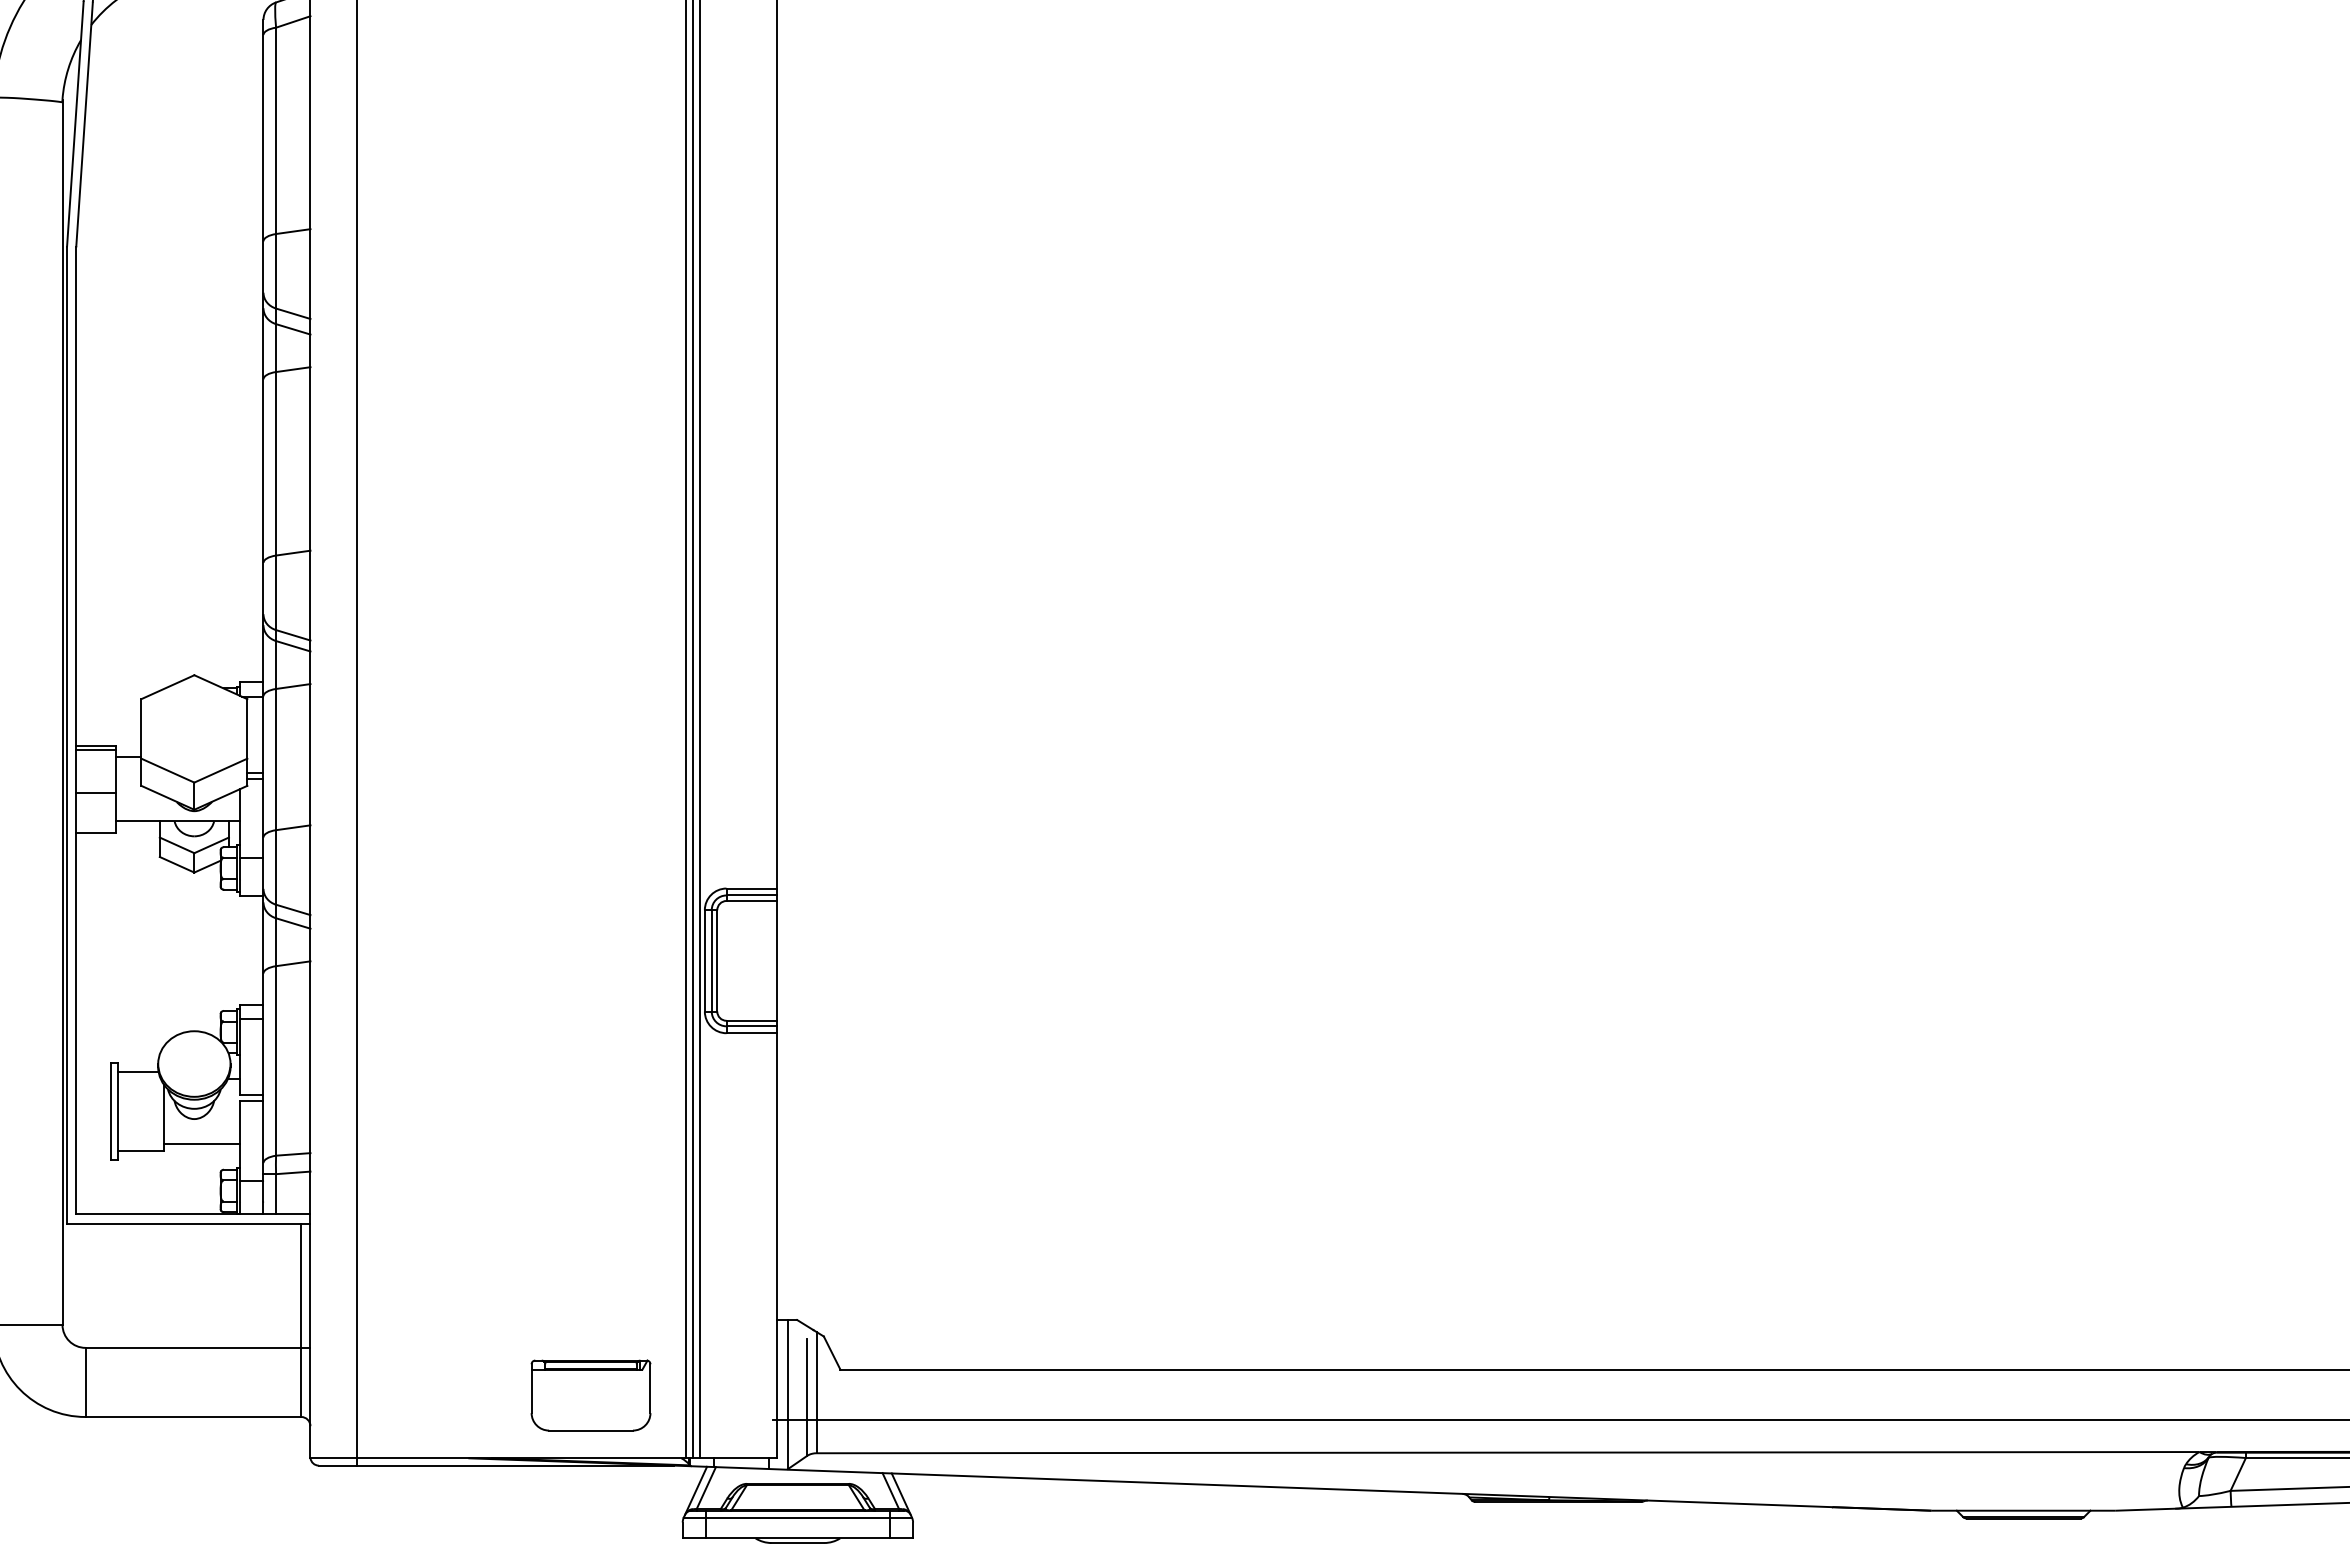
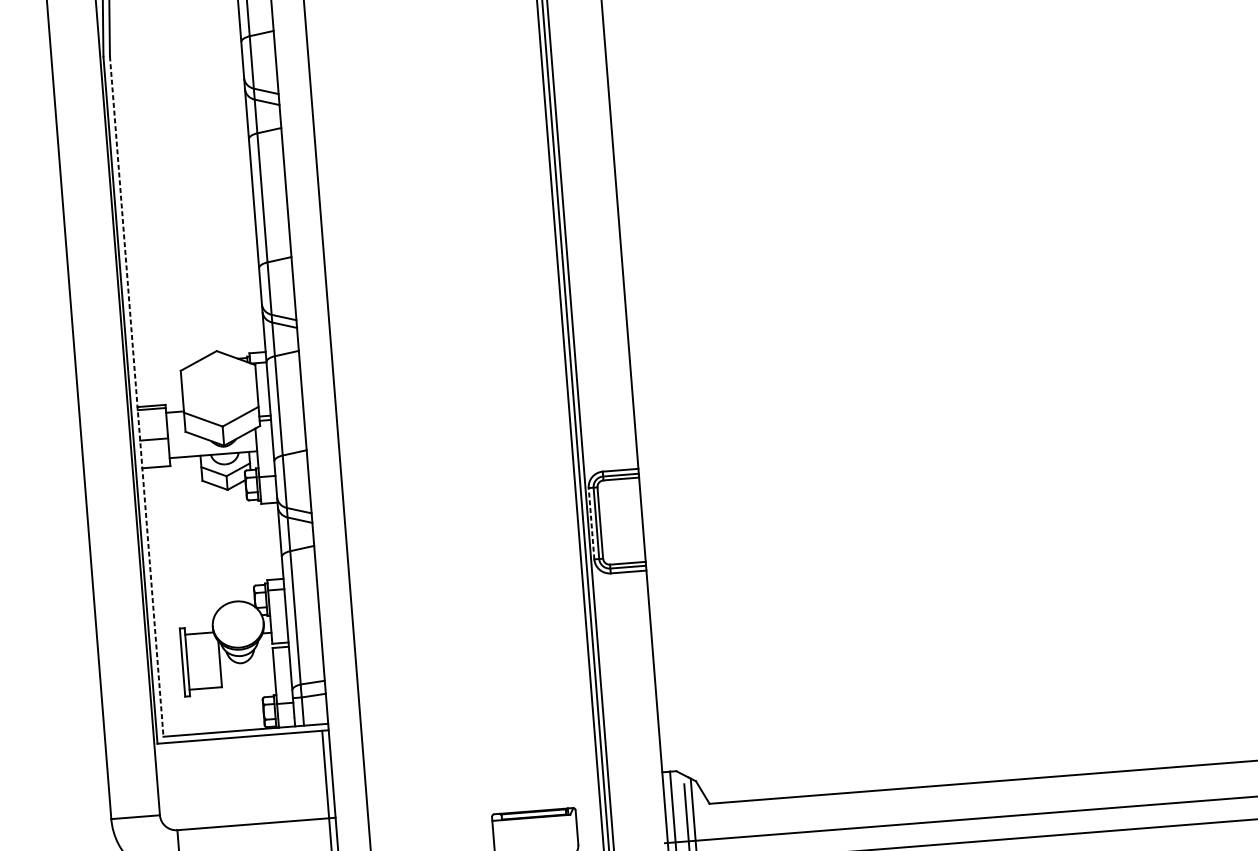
line: (76, 730) -> (136, 396), solid -> dashed
line: (704, 960) -> (591, 523), solid -> dashed
line: (202, 1143) -> (248, 679), removed

